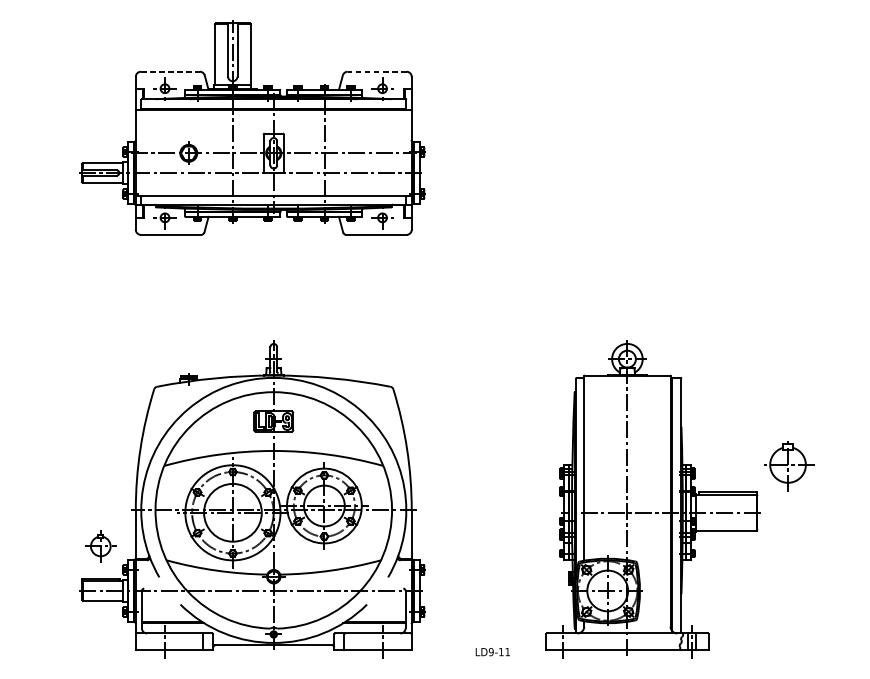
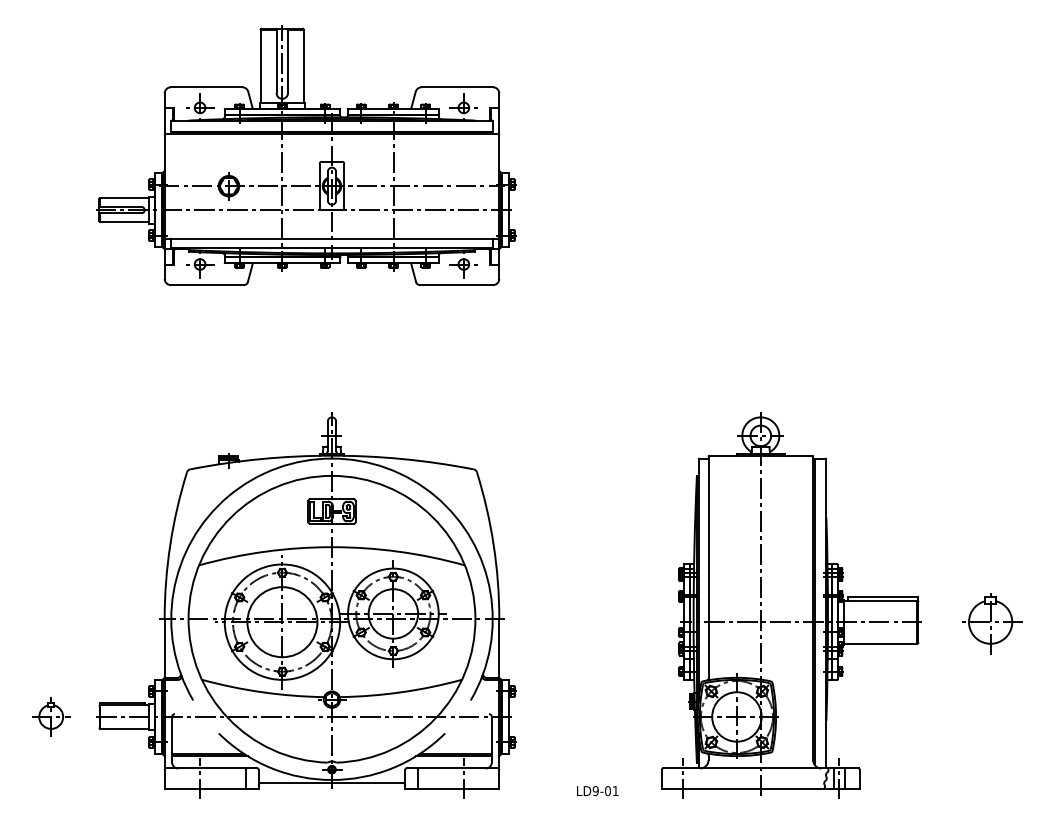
line: (170, 71) -> (206, 87), dashed -> solid
line: (377, 71) -> (457, 87), dashed -> solid
part: (789, 466) -> (992, 623), moved
part: (101, 546) -> (51, 716), moved
text: (500, 652) -> (607, 791), LD9-11 -> LD9-01

